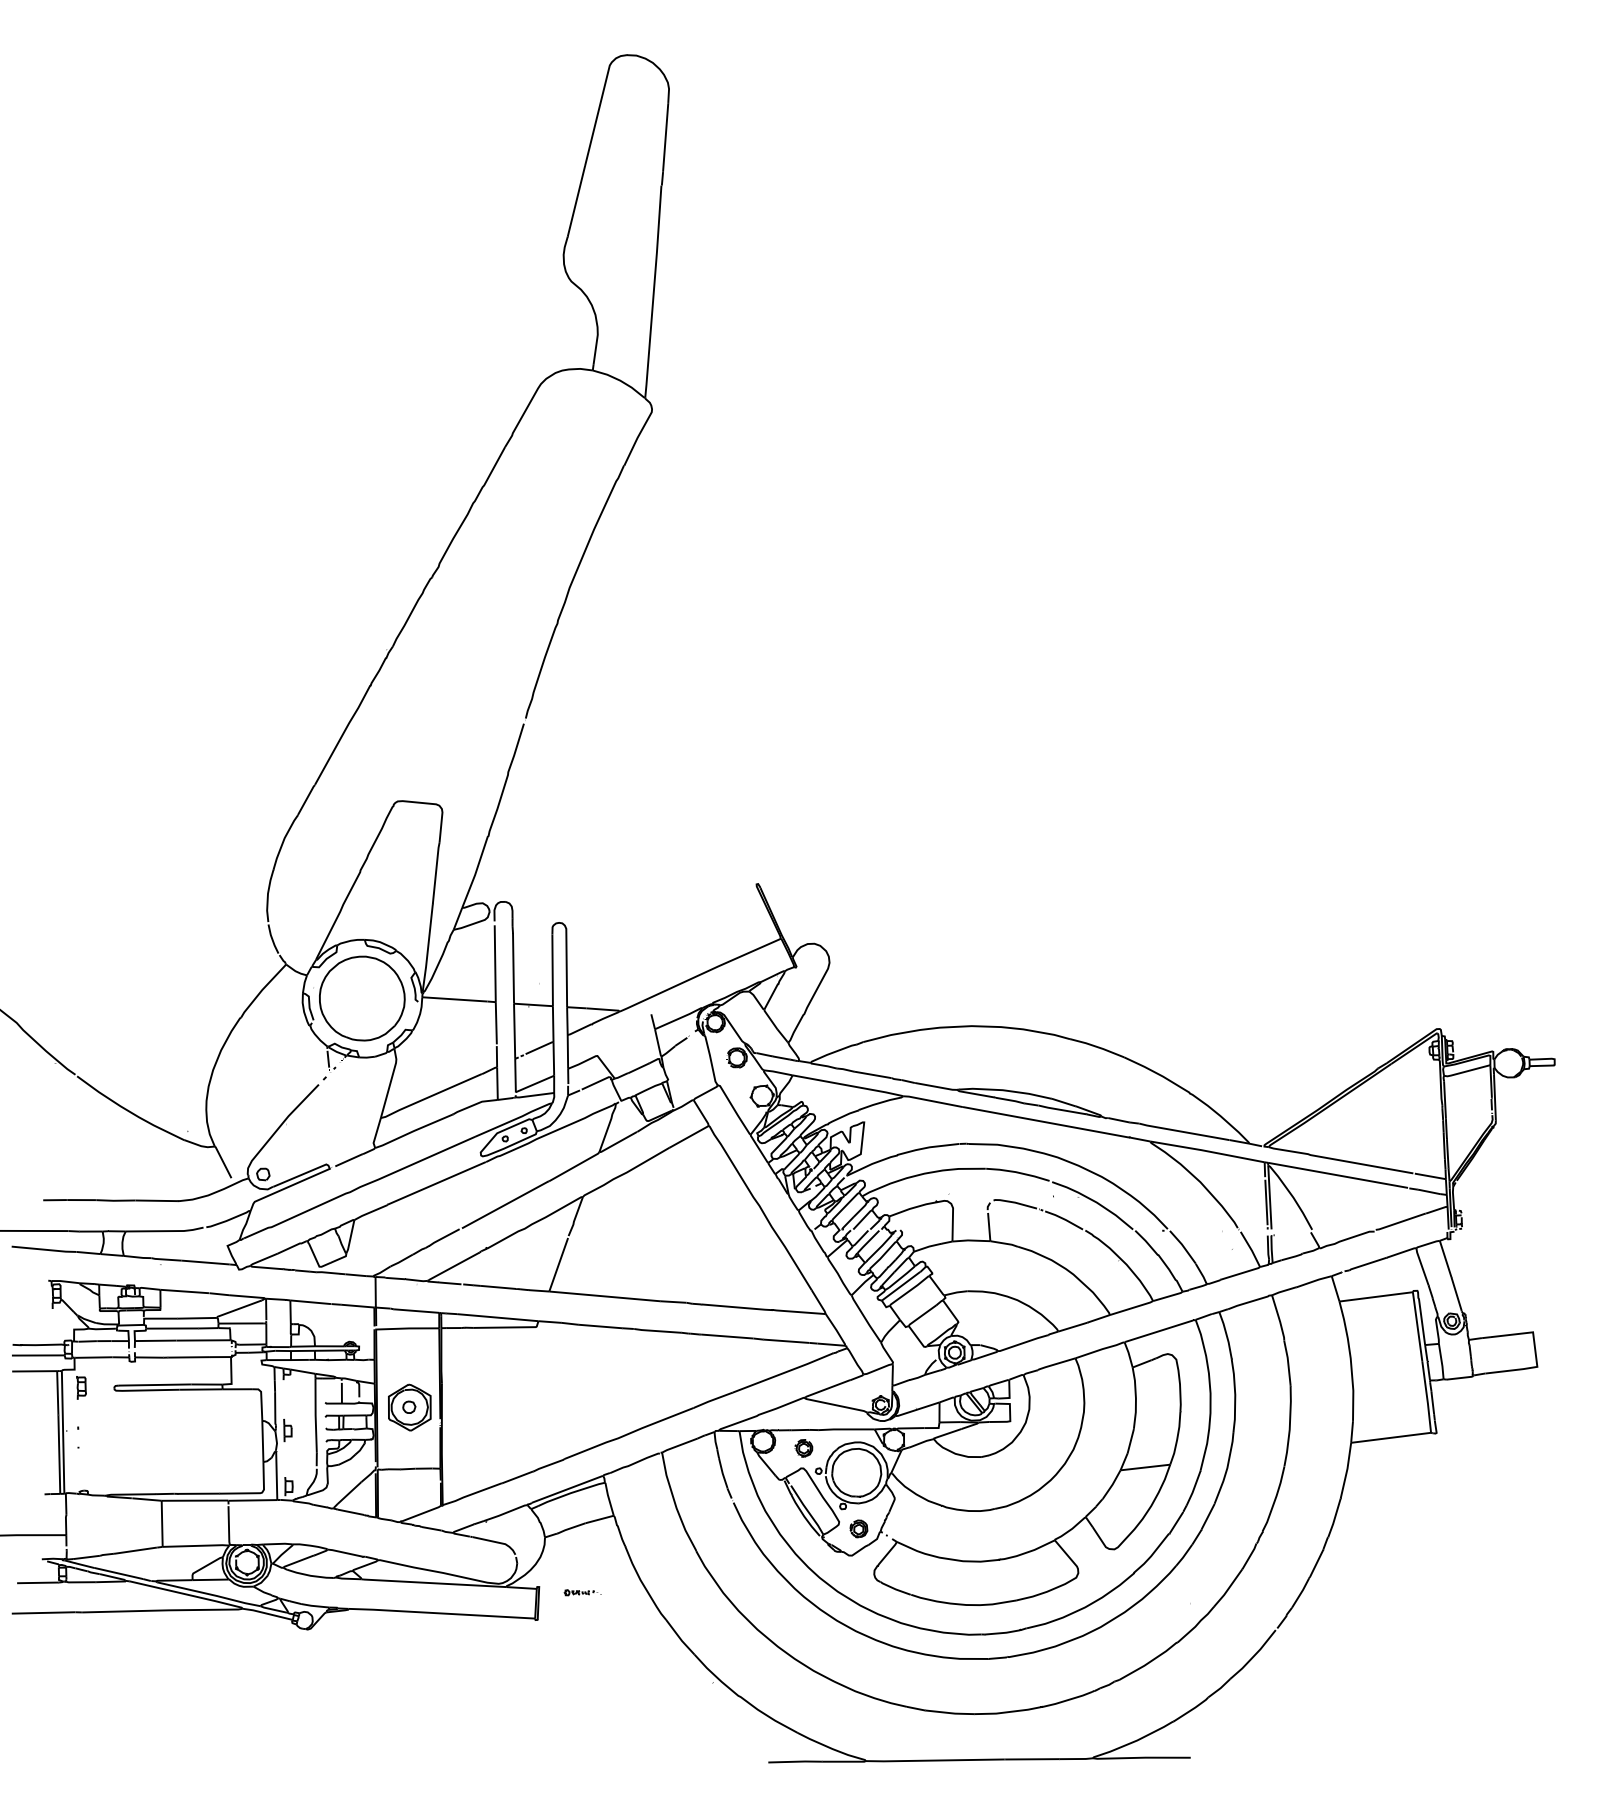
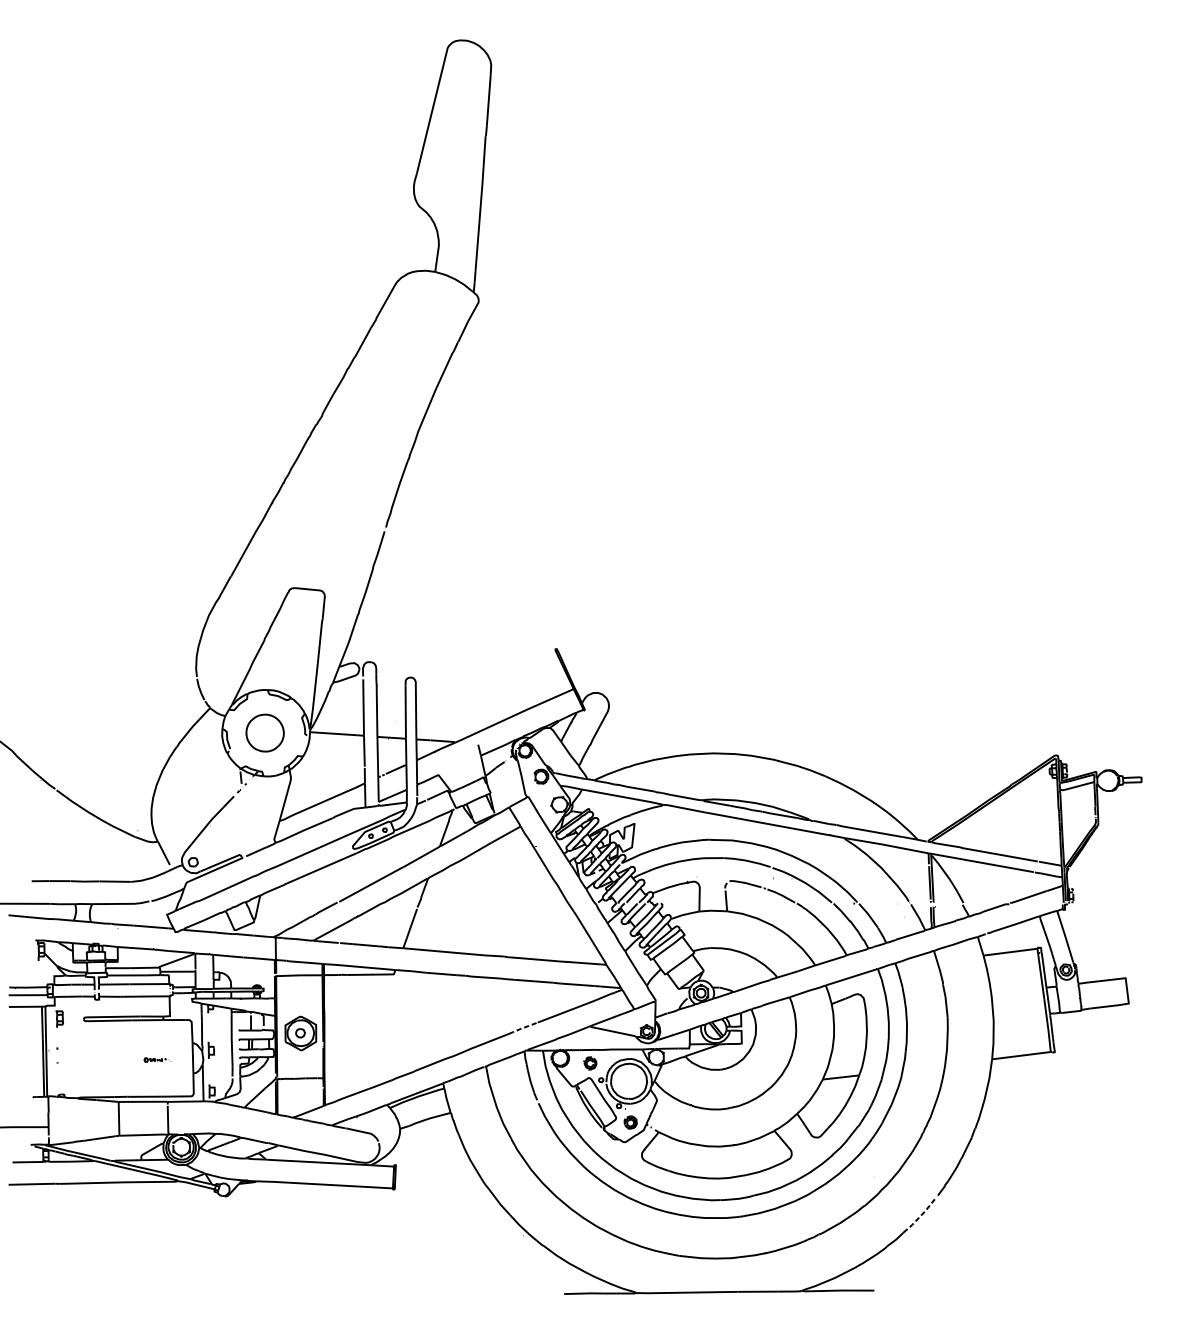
part: (359, 998) -> (263, 733), size x0.6
line: (712, 1400) -> (523, 1028), solid -> dashed
part: (582, 1592) -> (157, 1059), moved
line: (1254, 1655) -> (921, 1215), solid -> dashed

